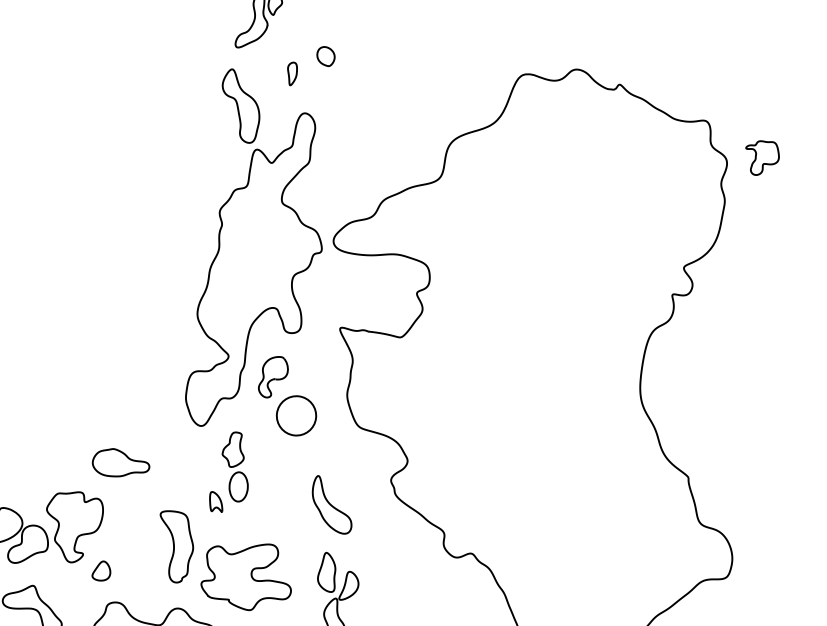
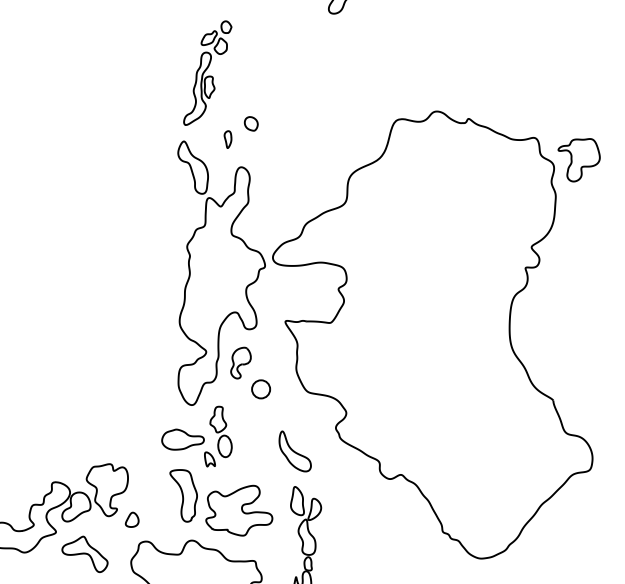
part: (761, 158) -> (578, 160), size x1.67
circle: (297, 416) -> (261, 389), size x0.62
part: (120, 463) -> (182, 439), moved

